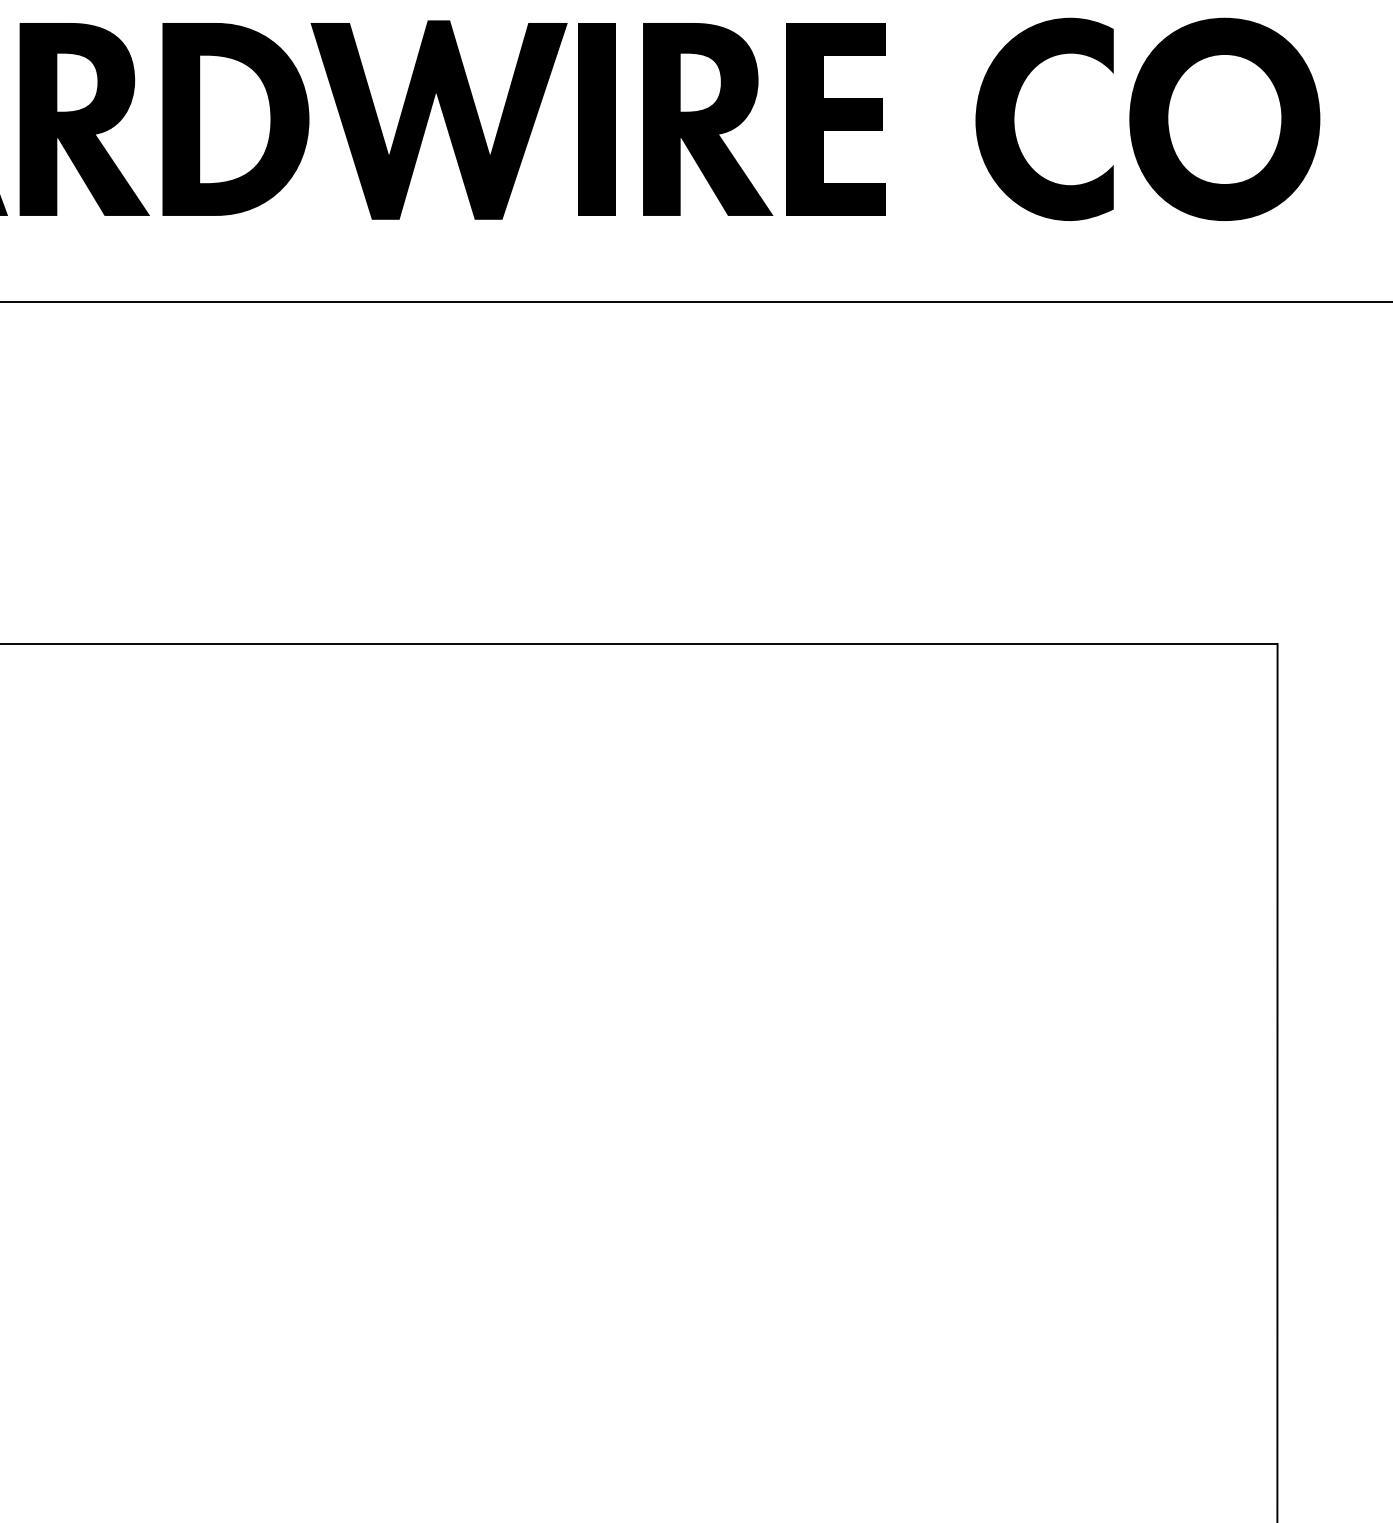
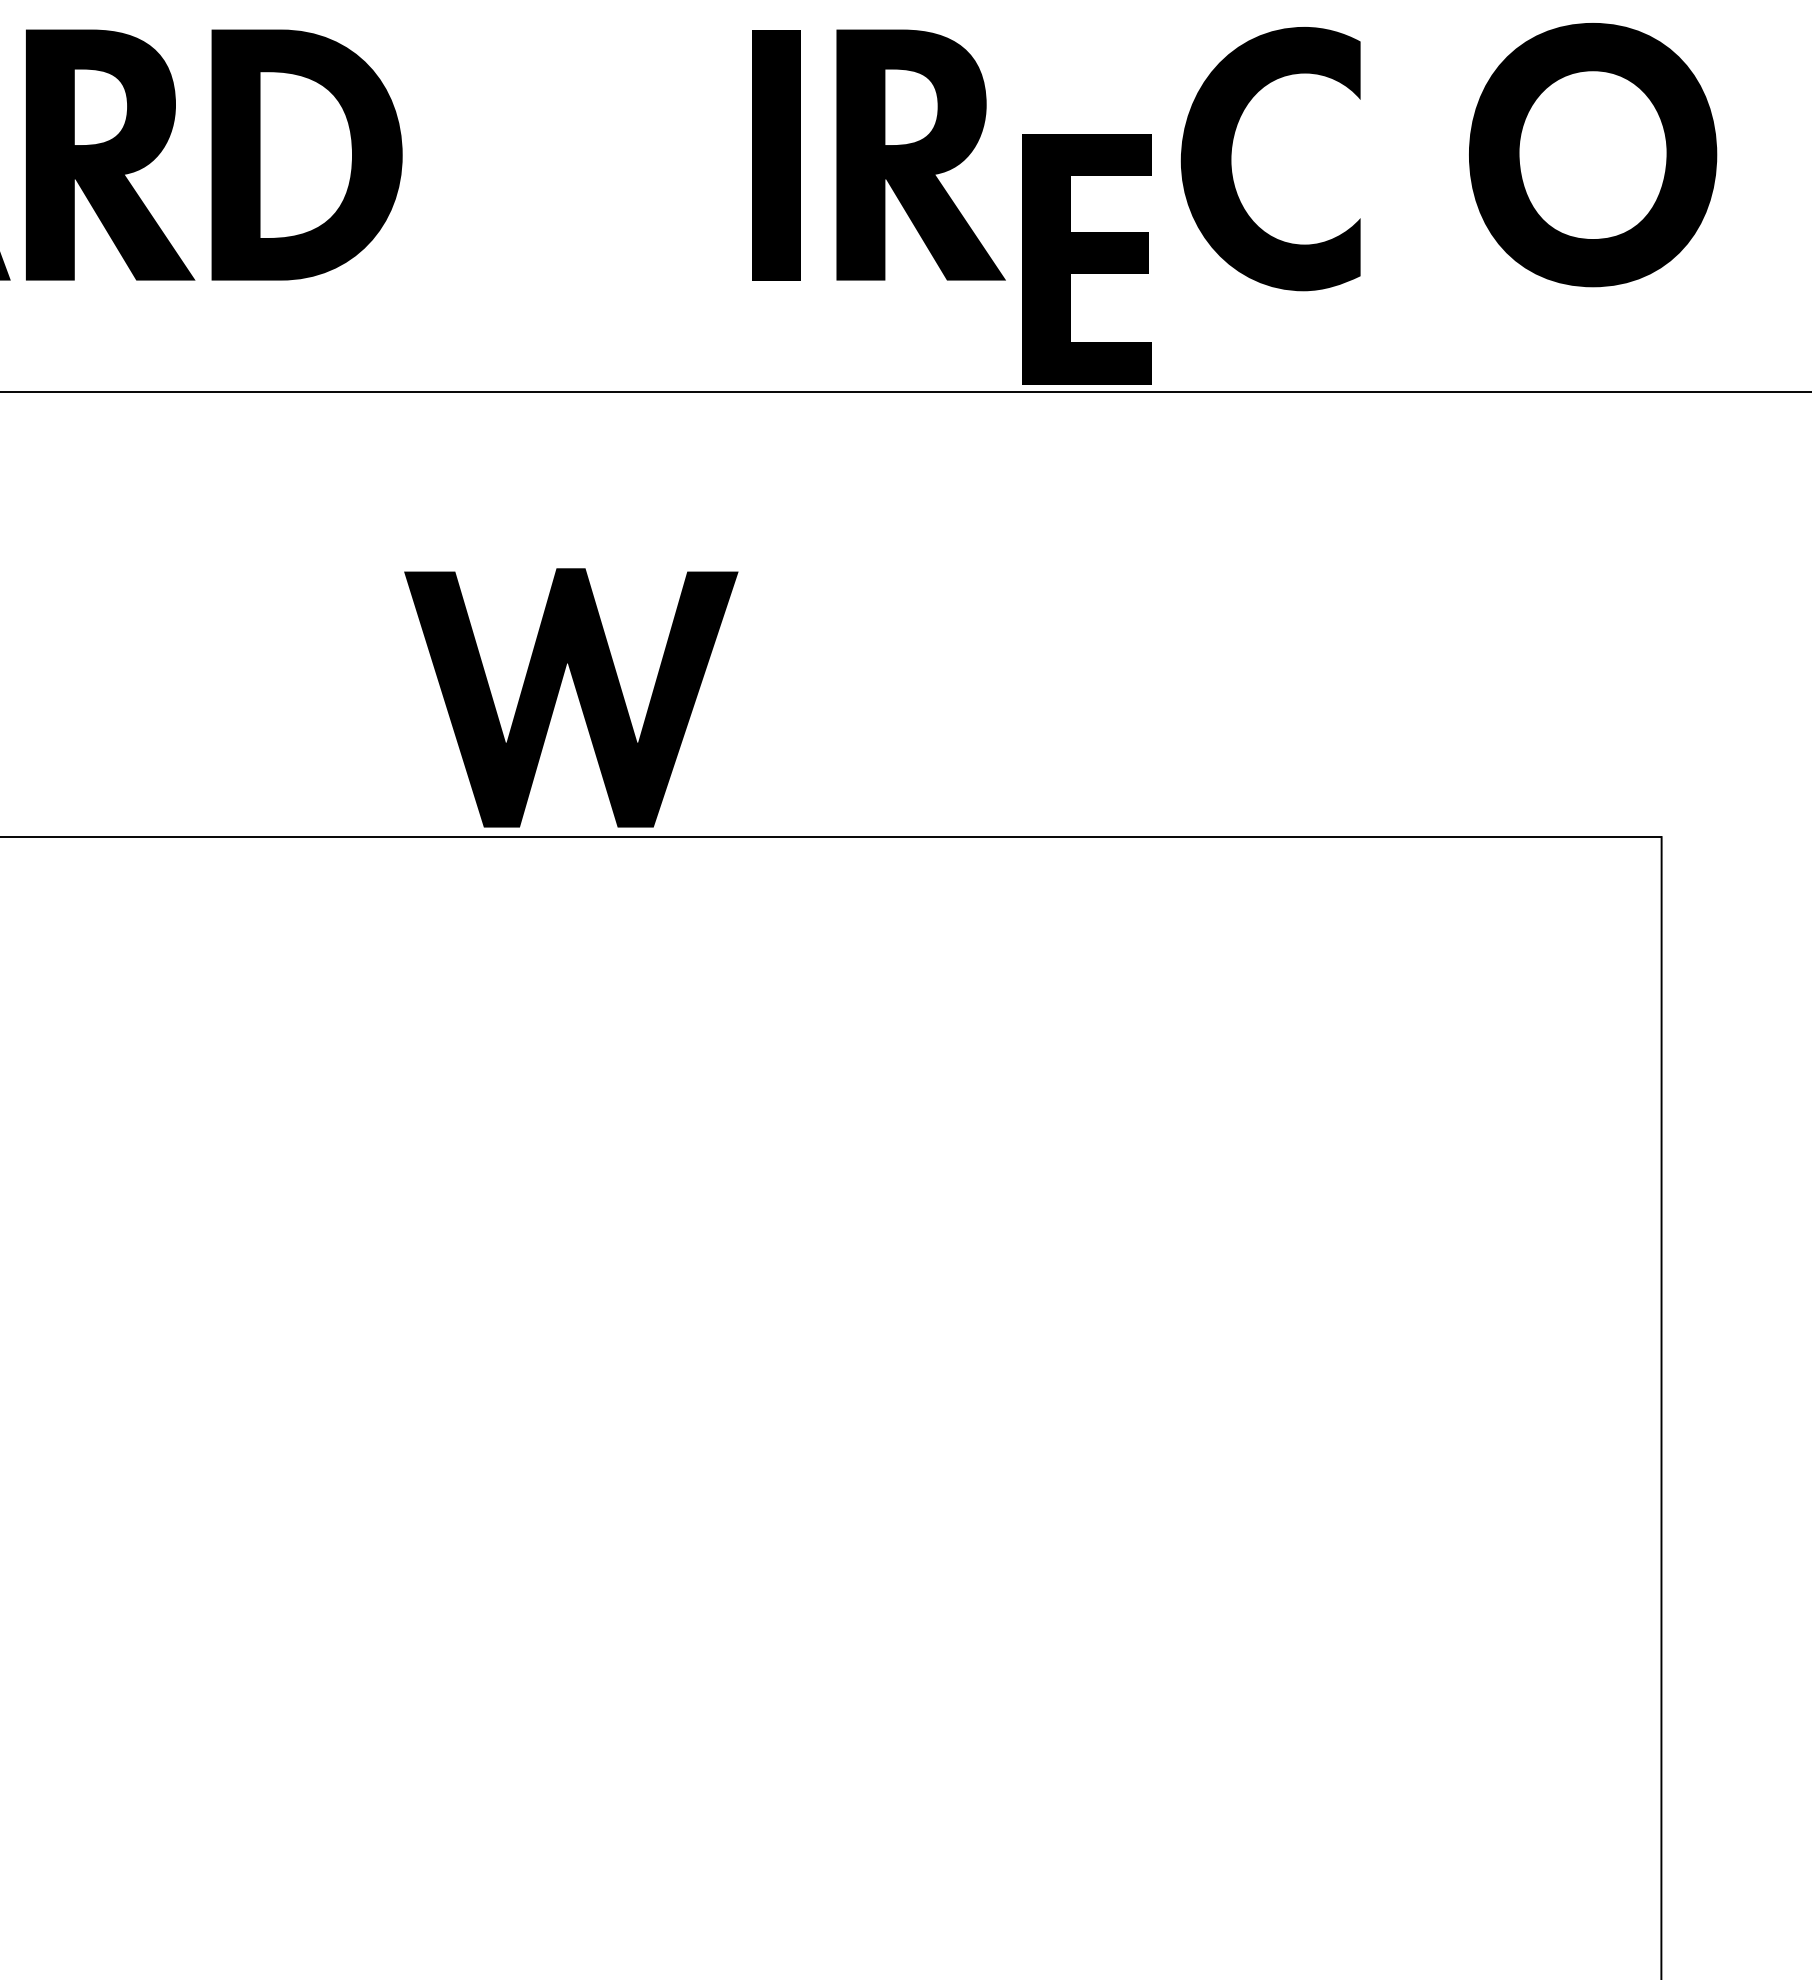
part: (443, 118) -> (577, 695), moved
part: (835, 119) -> (1086, 259), moved
part: (1014, 119) -> (1231, 159), moved

